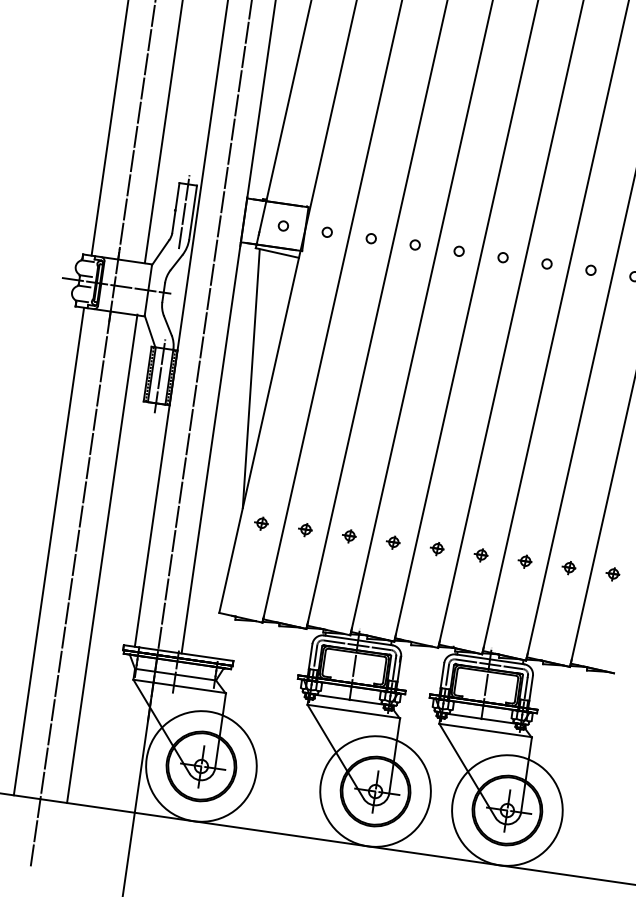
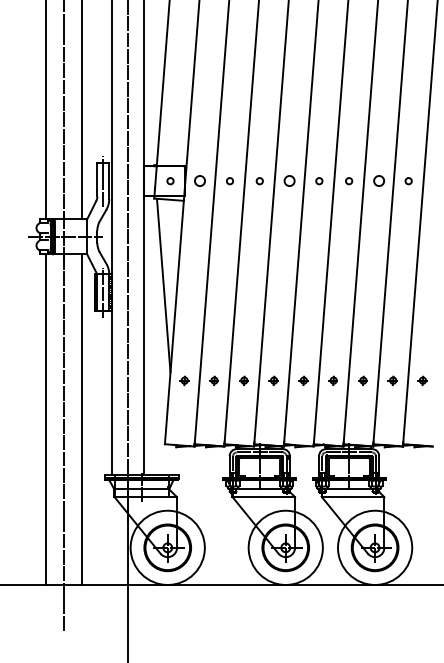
circle: (327, 232) -> (200, 181), size x1.6
circle: (458, 251) -> (289, 181), size x1.6
circle: (590, 270) -> (378, 181), size x1.6

